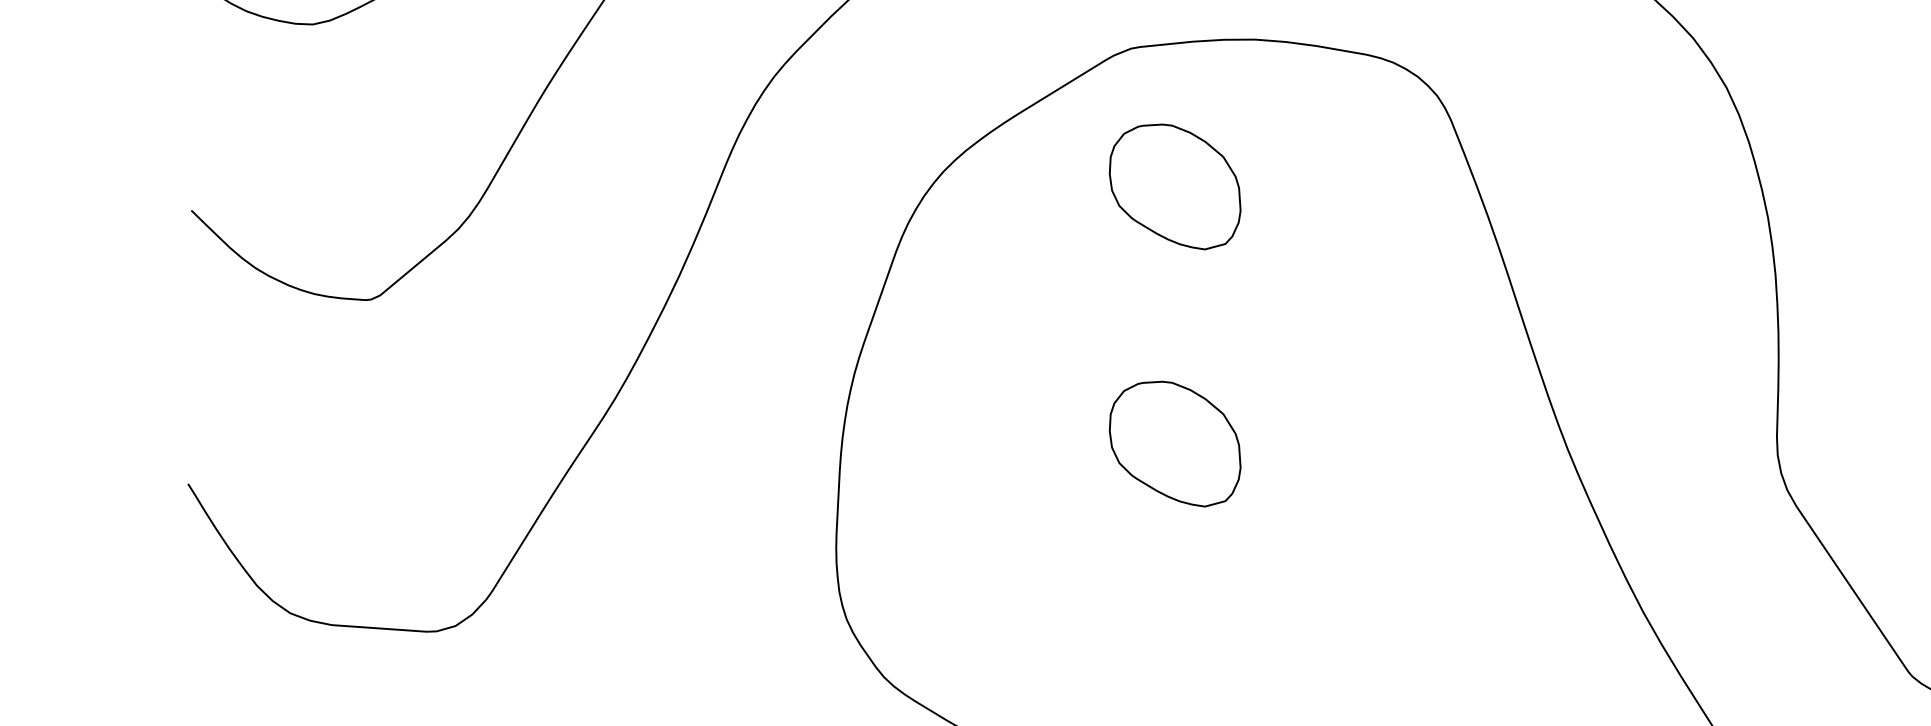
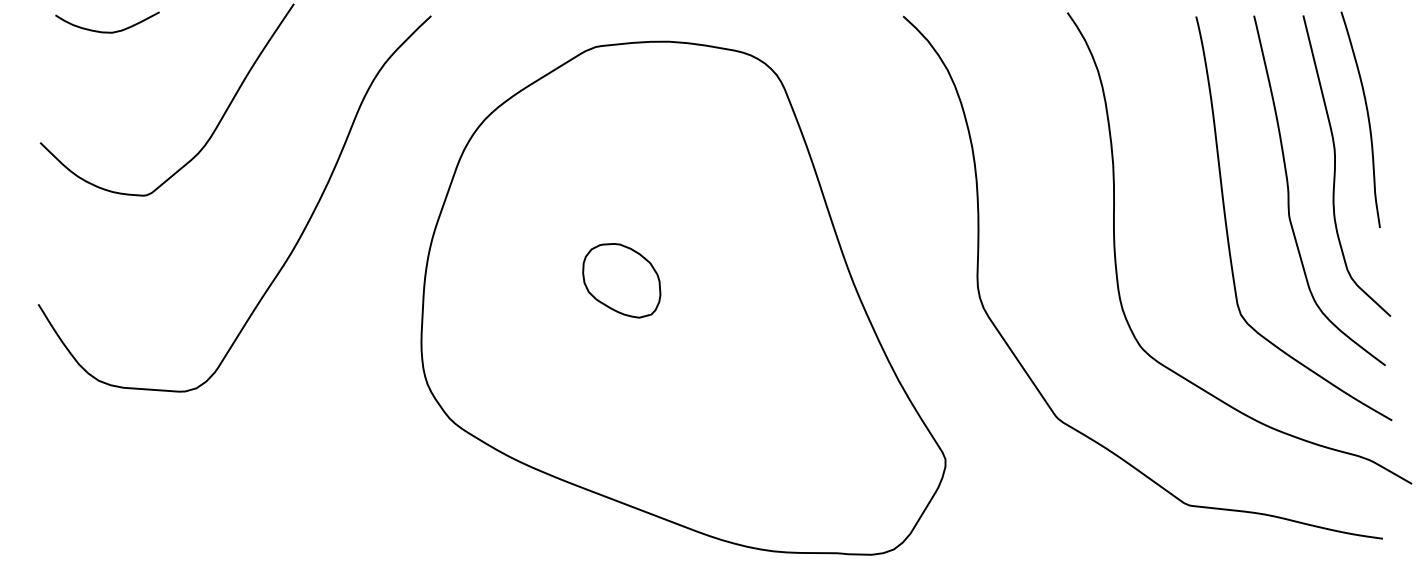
part: (1174, 186) -> (621, 128), removed

